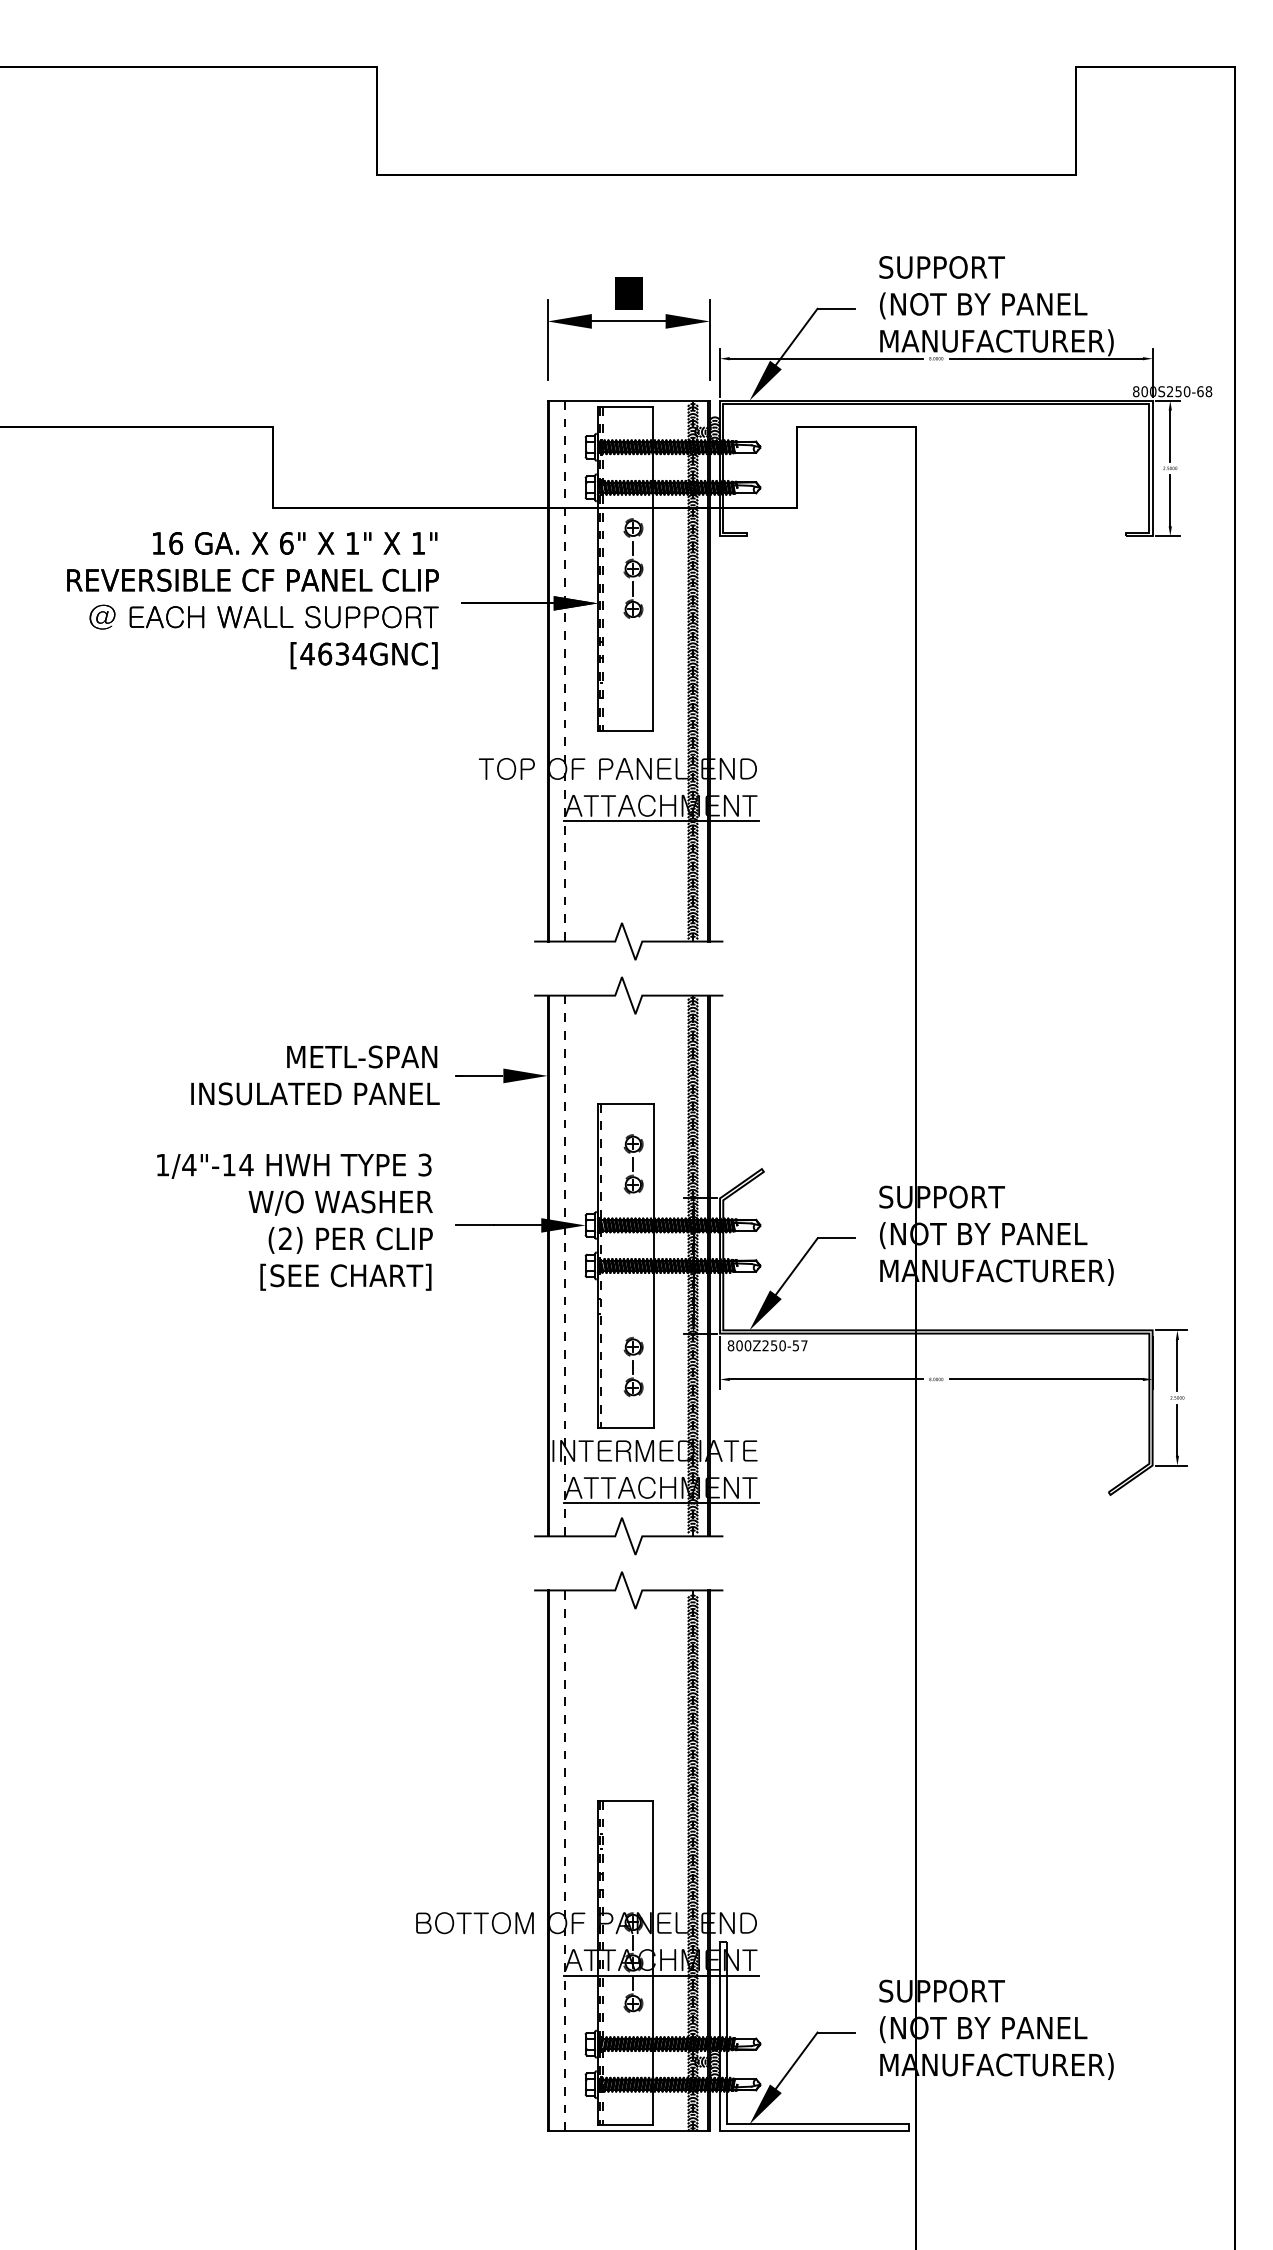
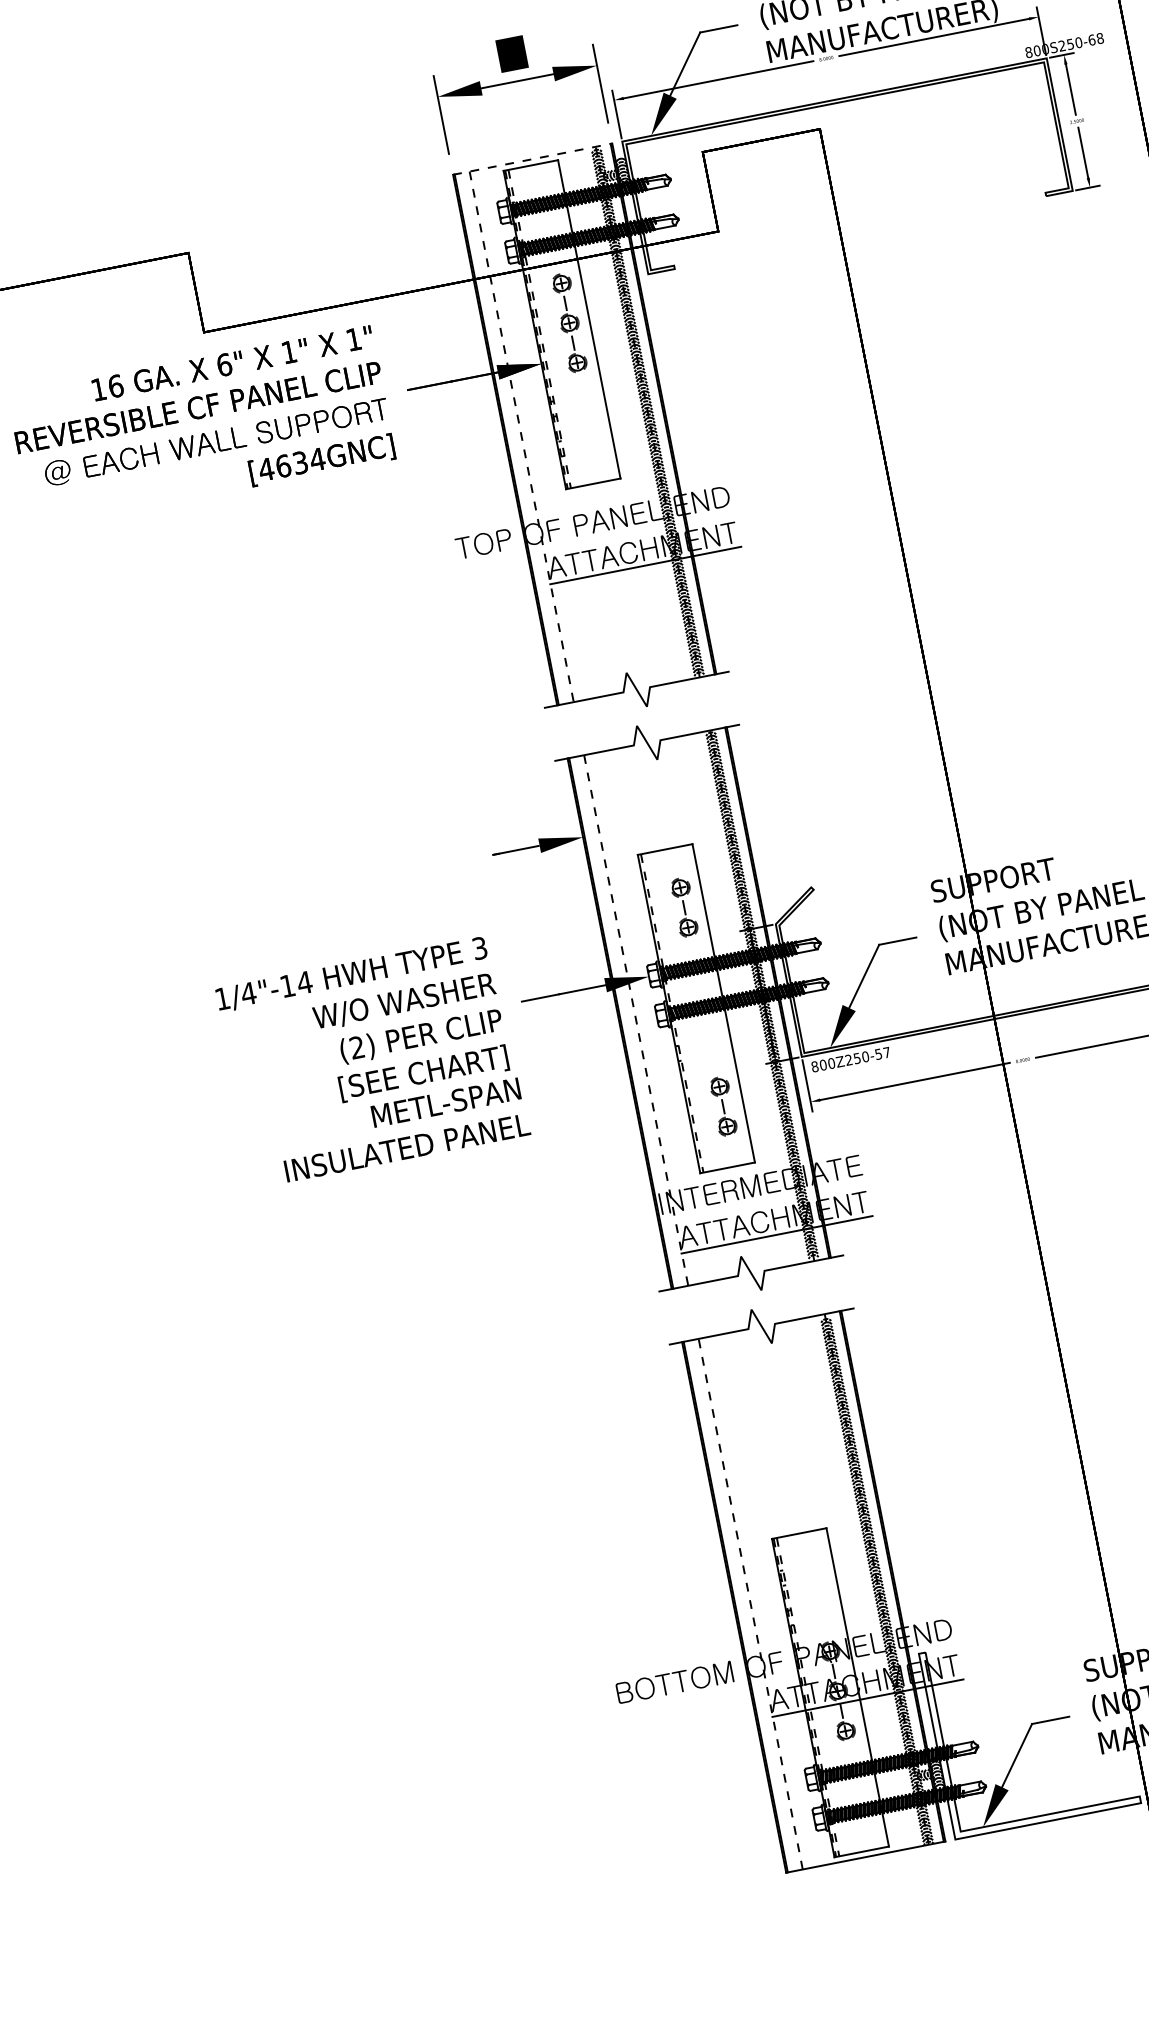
line: (629, 400) -> (533, 158), solid -> dashed
text: (315, 1075) -> (403, 1129), moved

